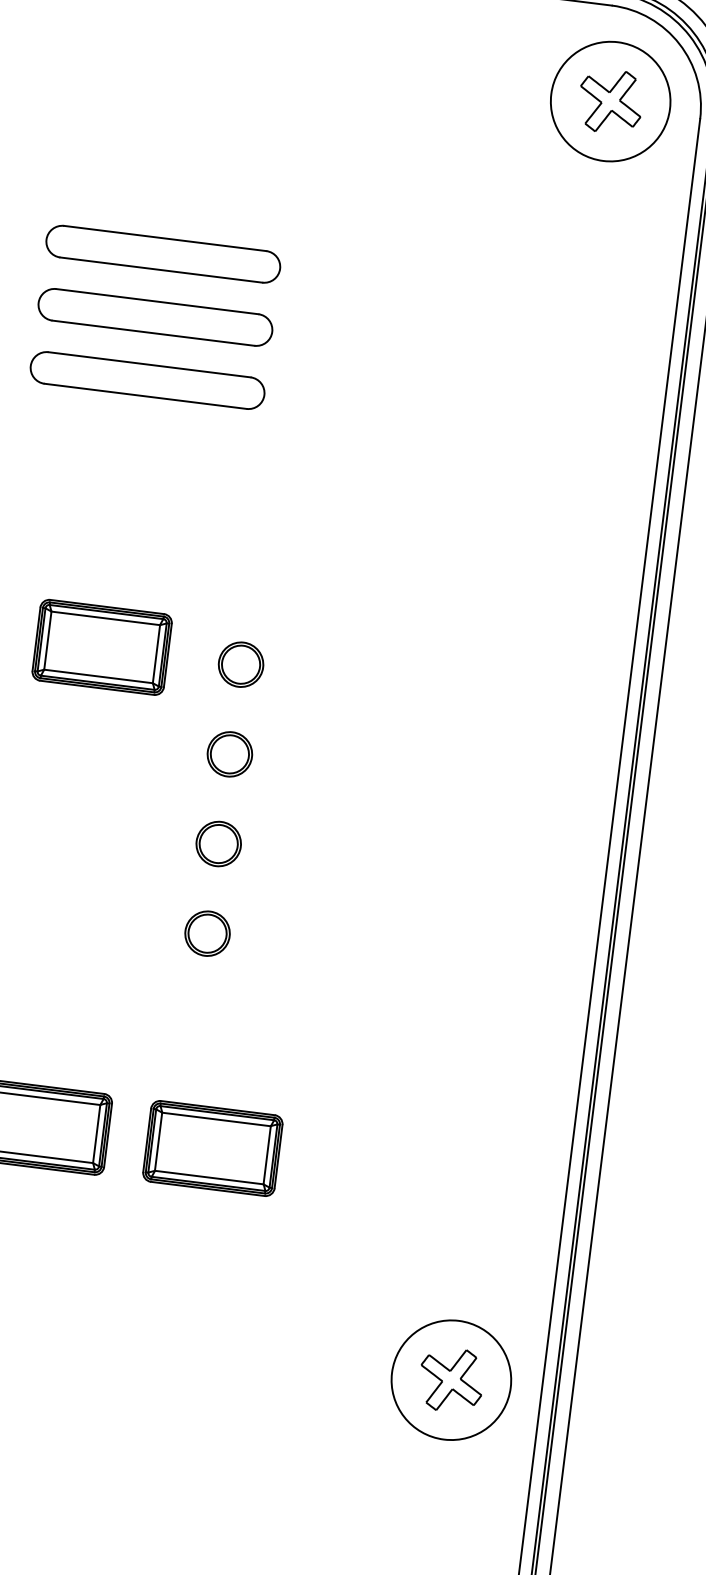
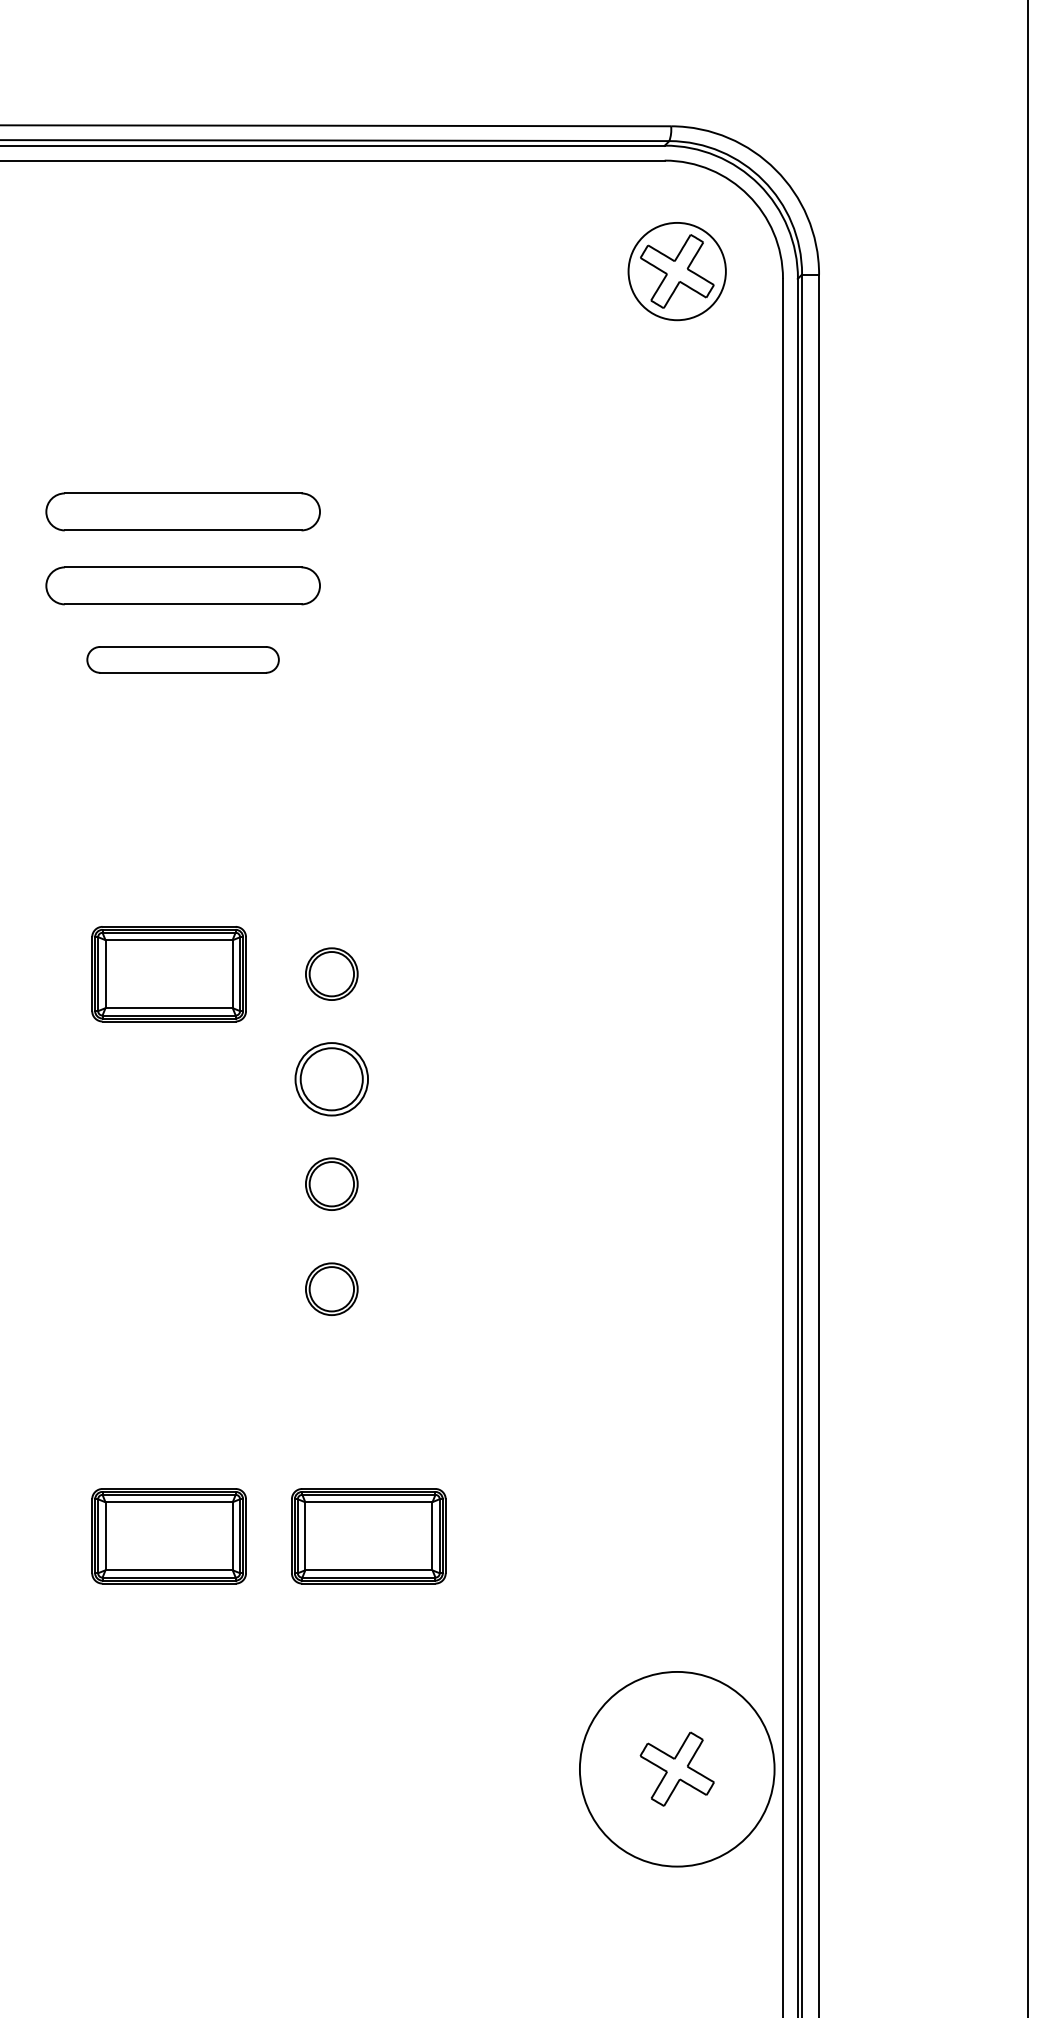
circle: (610, 101) -> (676, 271), size x0.7
part: (147, 380) -> (182, 659), size x0.7
part: (229, 753) -> (331, 1078), size x1.4
circle: (450, 1379) -> (676, 1768), size x1.4

